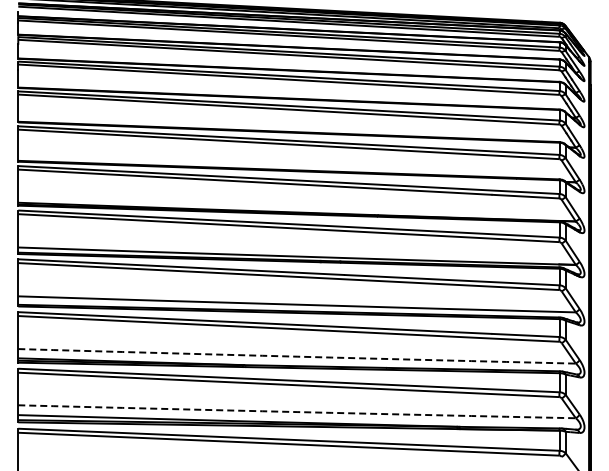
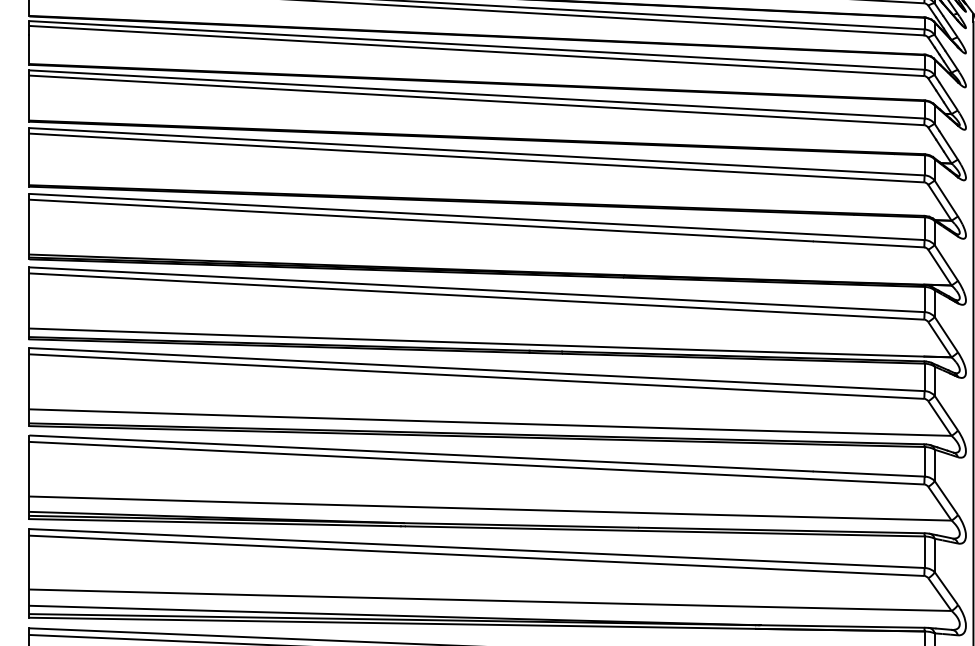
arc: (297, 356) -> (491, 508), dashed -> solid
arc: (297, 412) -> (491, 601), dashed -> solid

